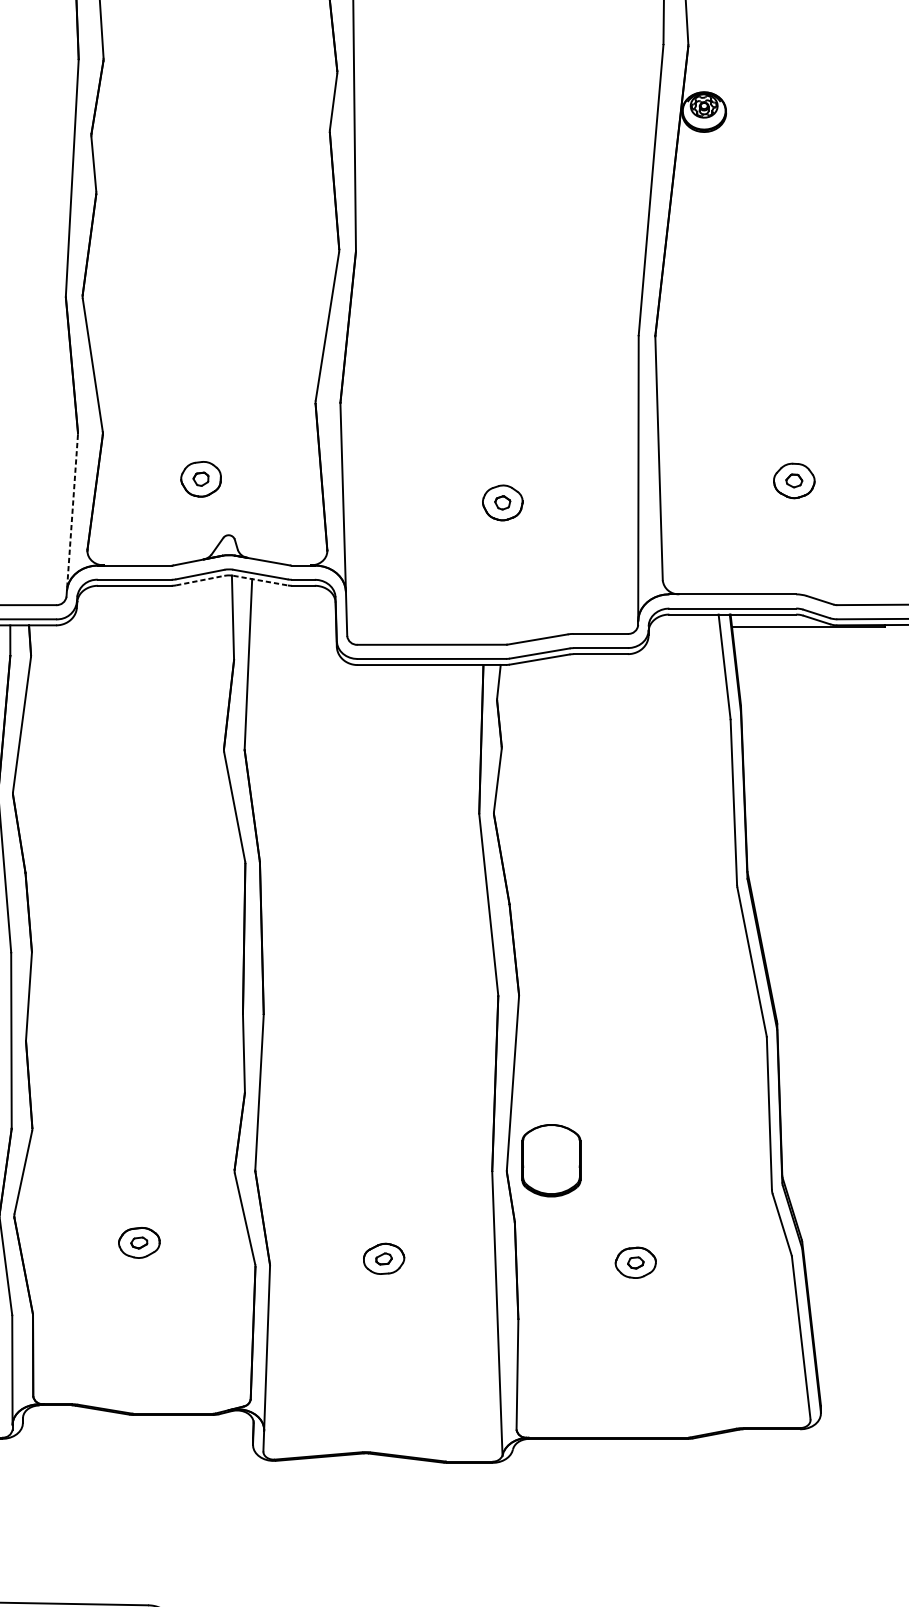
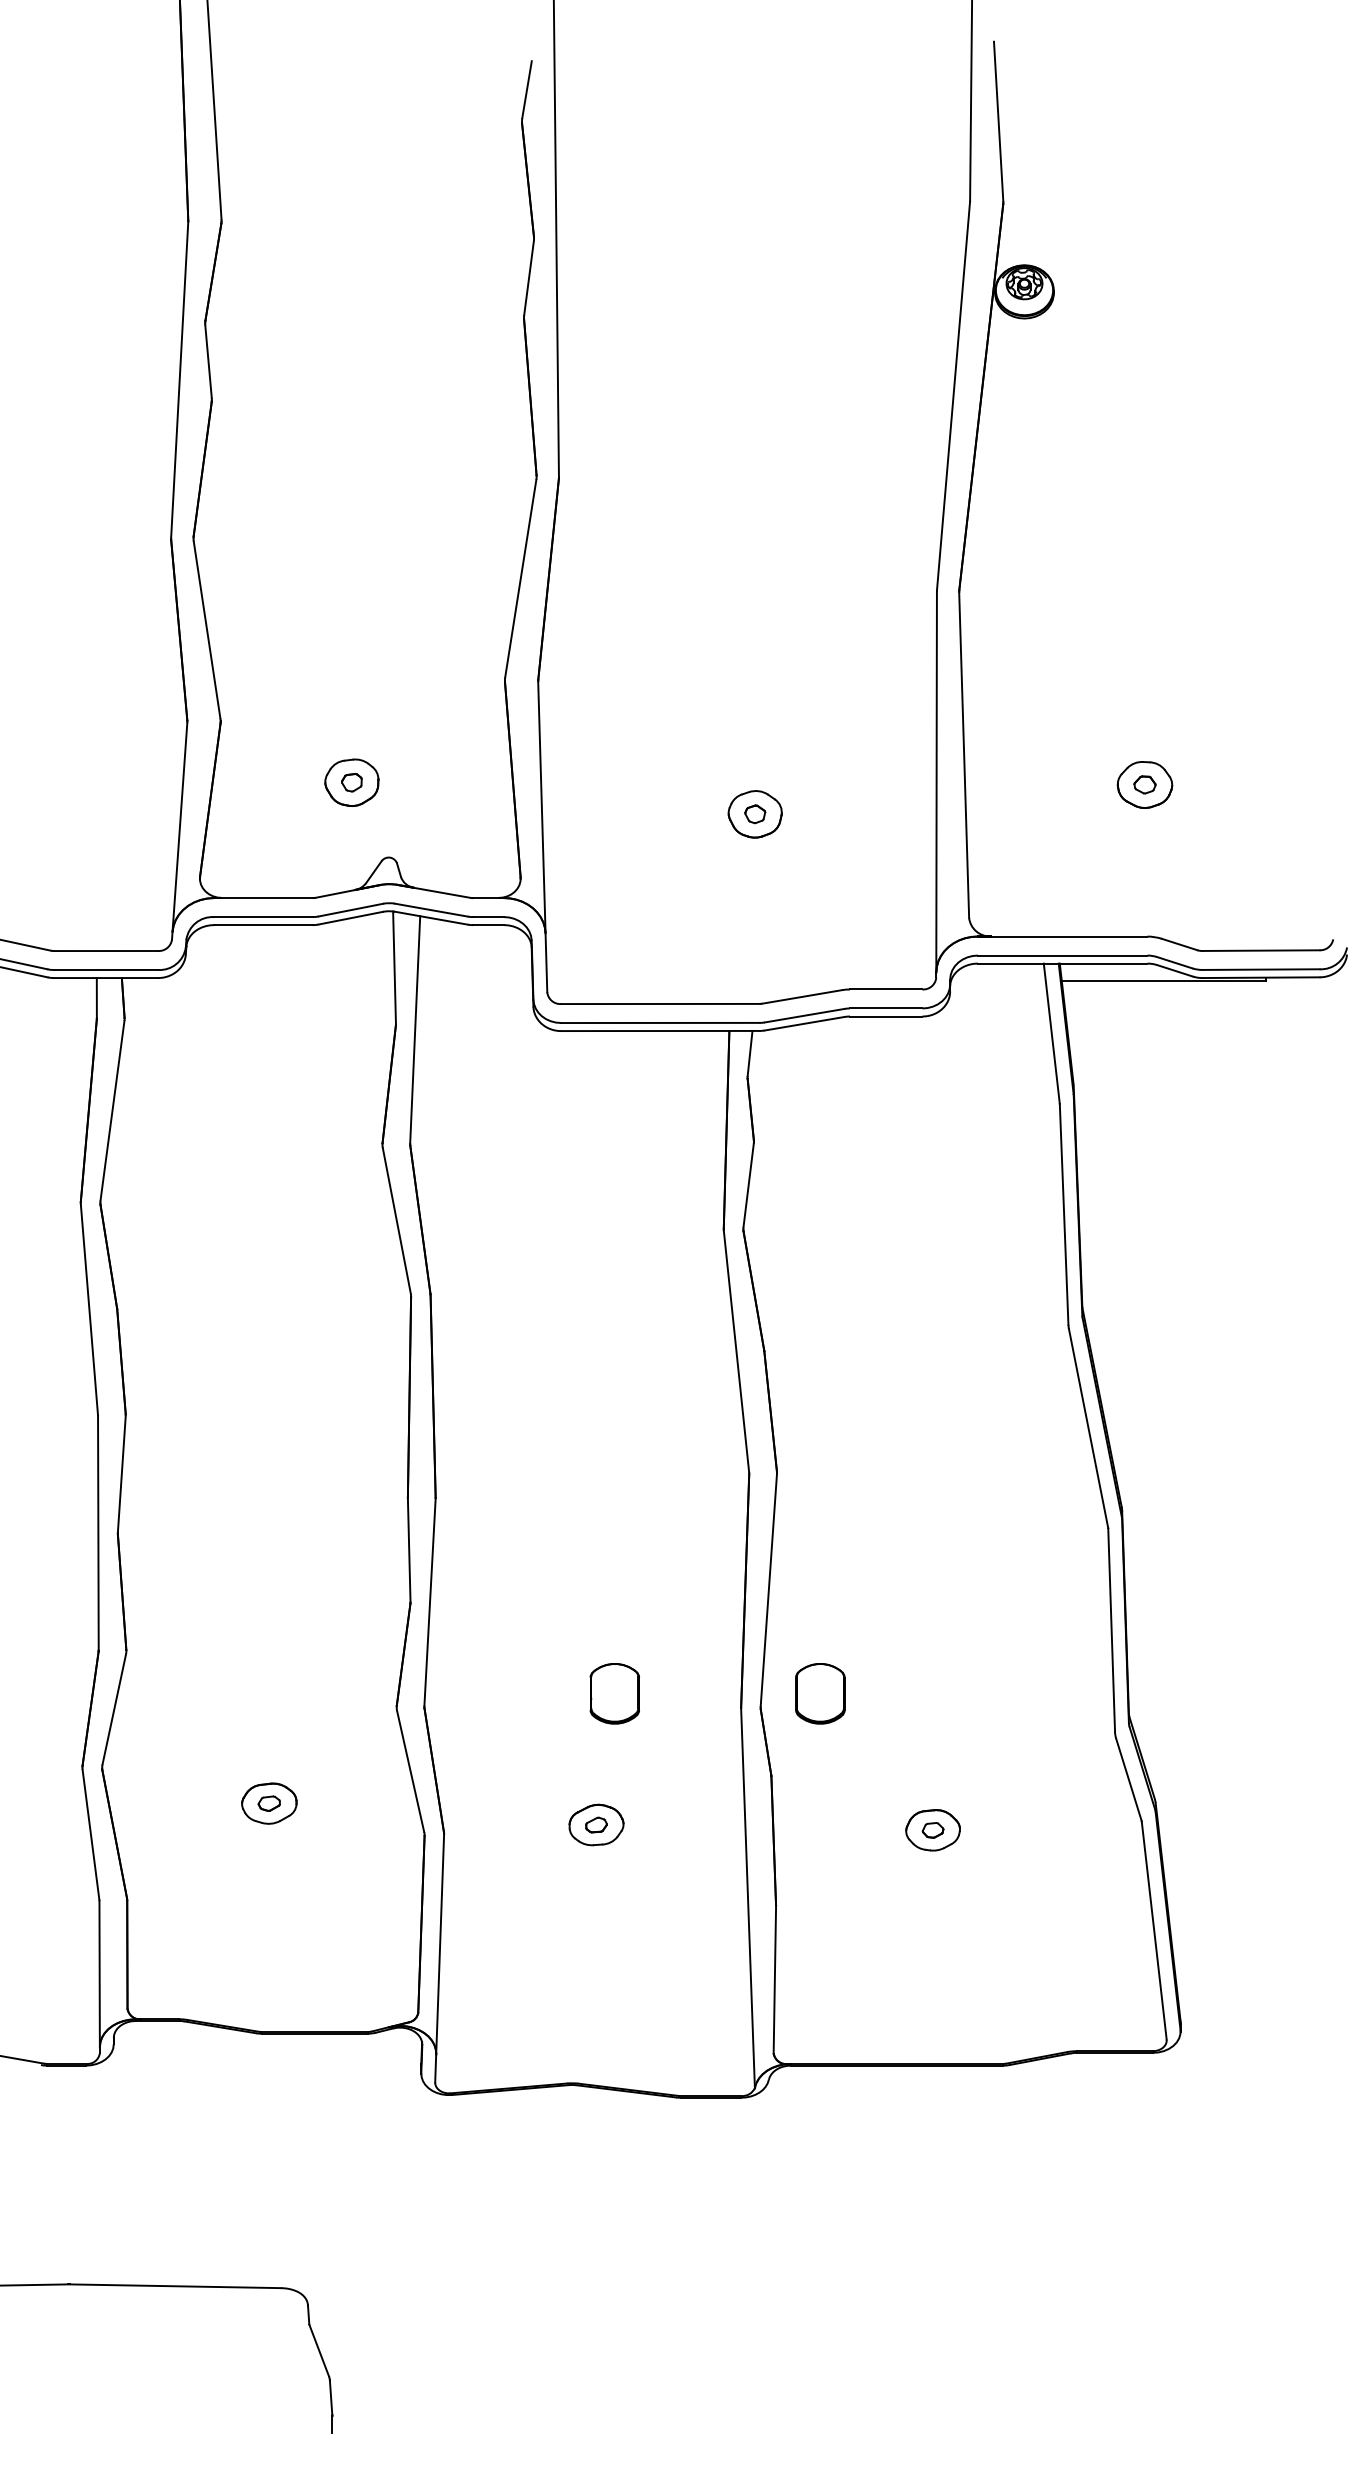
line: (72, 512) -> (179, 827), dashed -> solid
line: (200, 580) -> (350, 918), dashed -> solid
line: (260, 580) -> (431, 918), dashed -> solid
part: (397, 1160) -> (614, 1693), added
part: (551, 1160) -> (820, 1693), size x0.62

